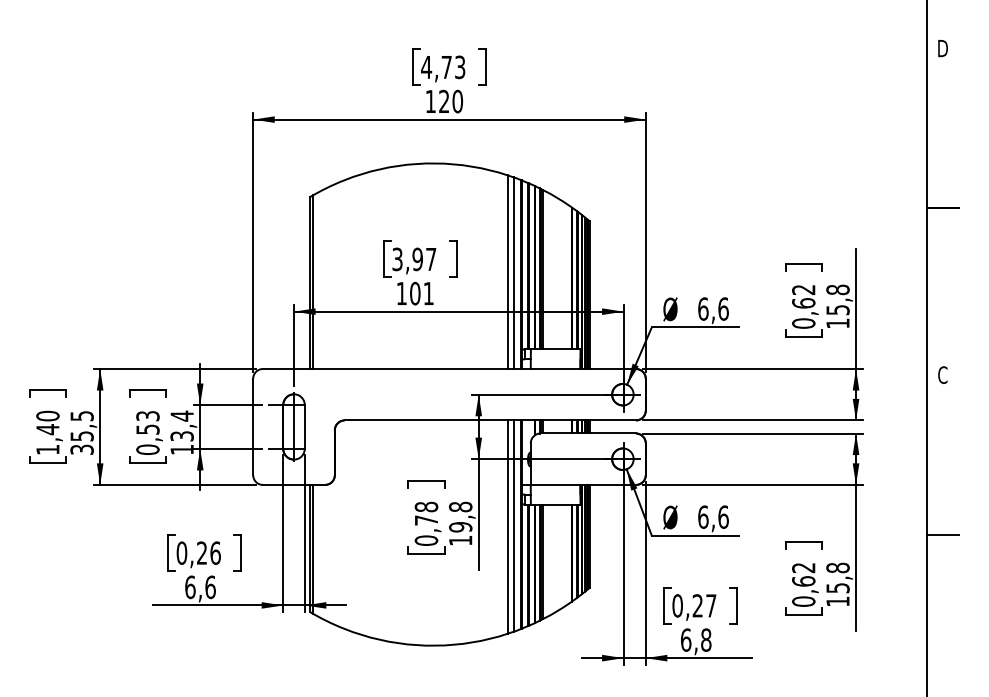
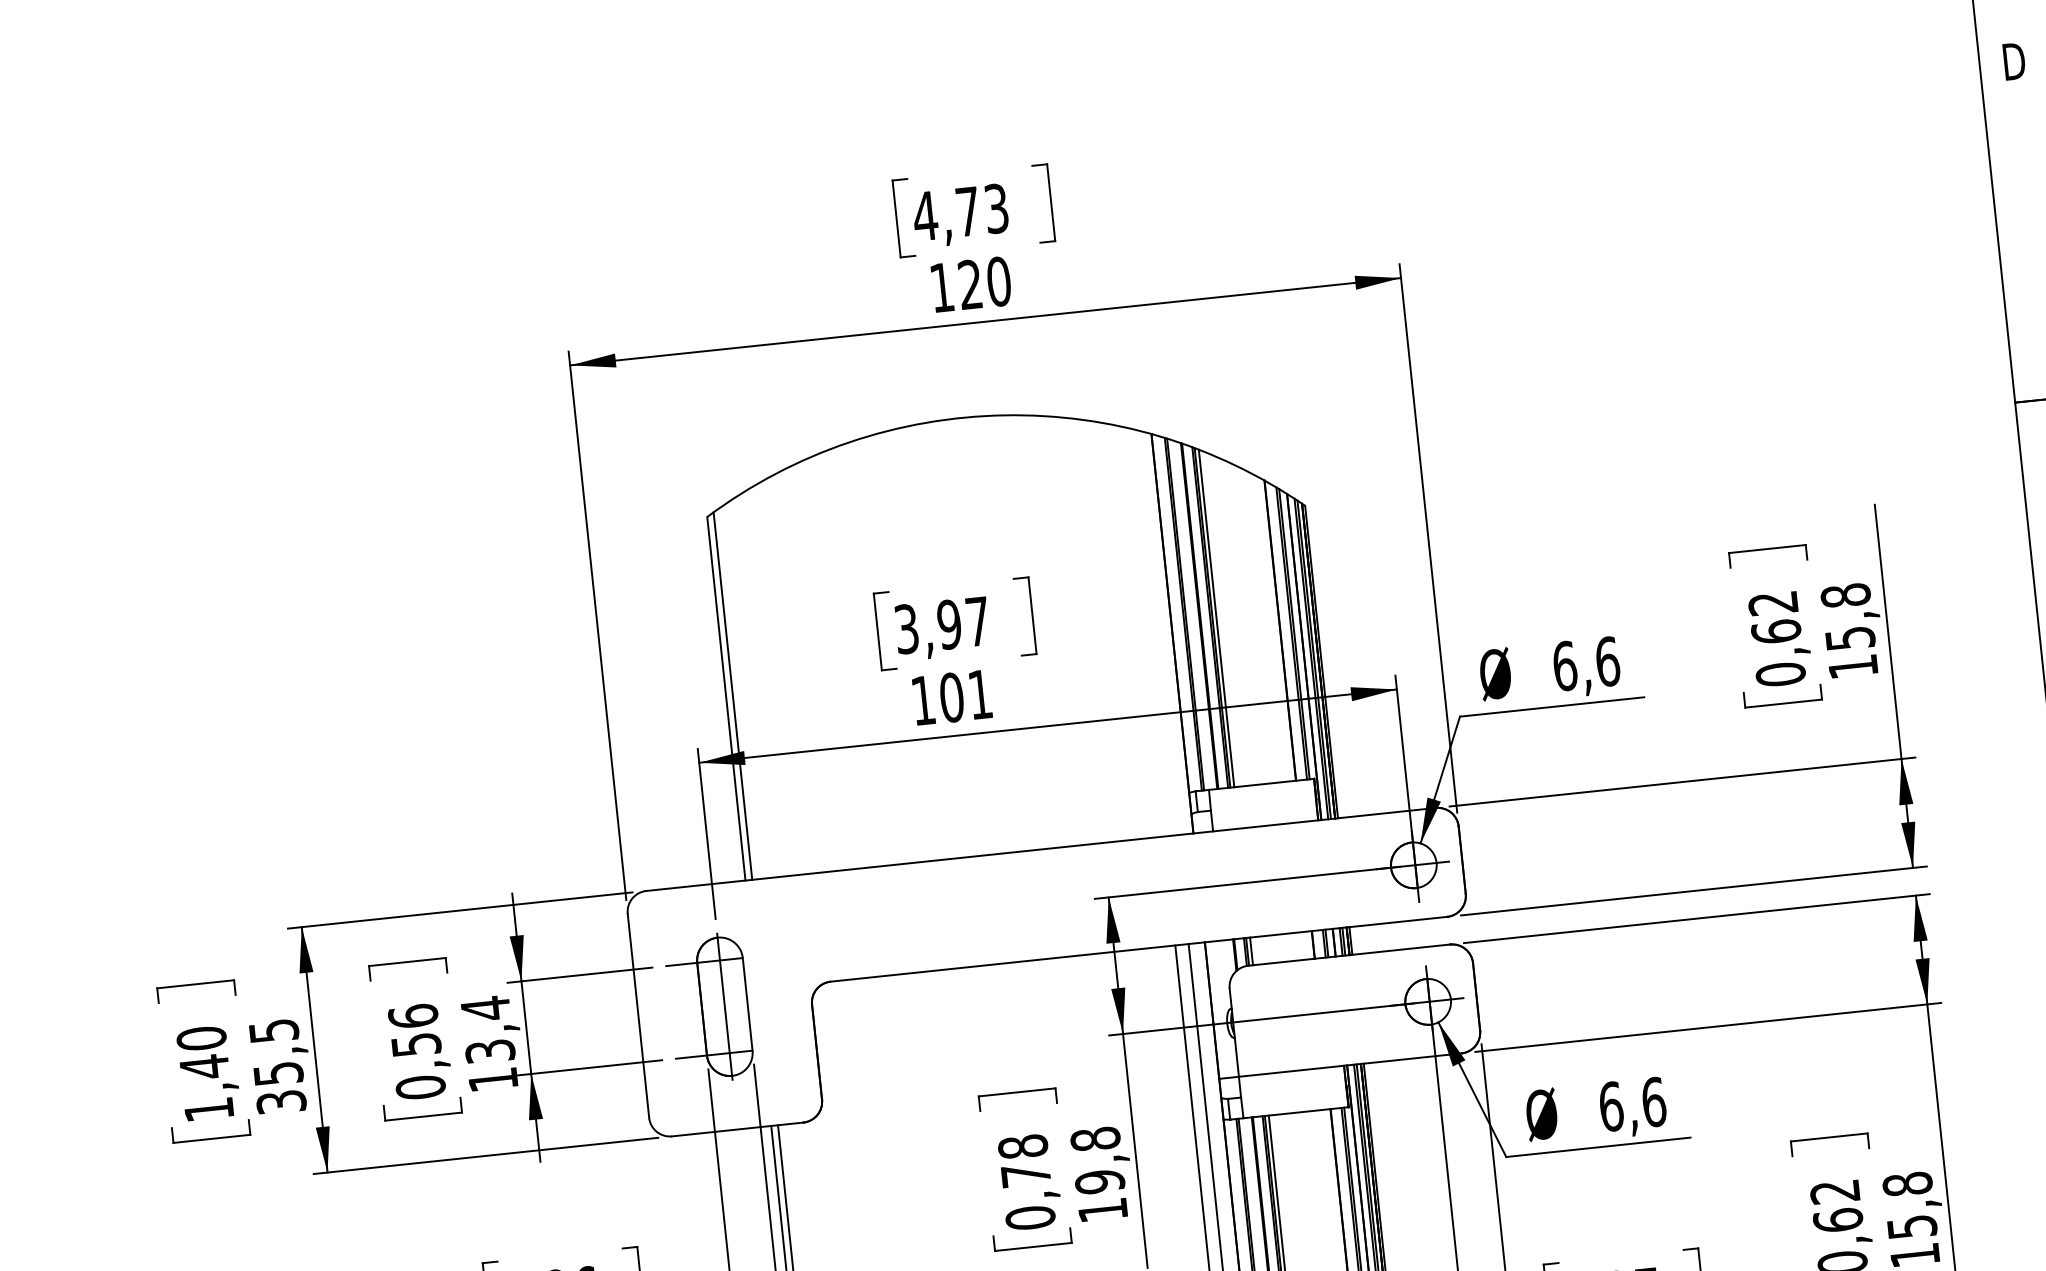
line: (507, 271) -> (1142, 630), removed
line: (513, 272) -> (1155, 631), removed
text: (147, 415) -> (412, 1015), 0,53 -> 0,56

